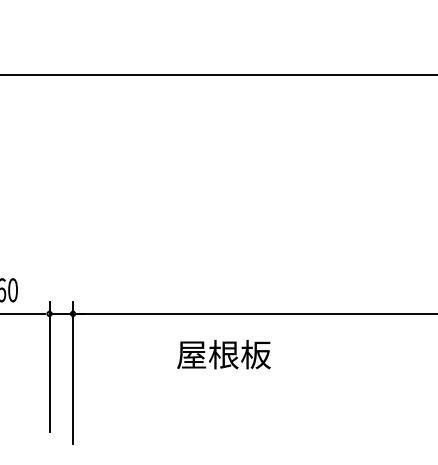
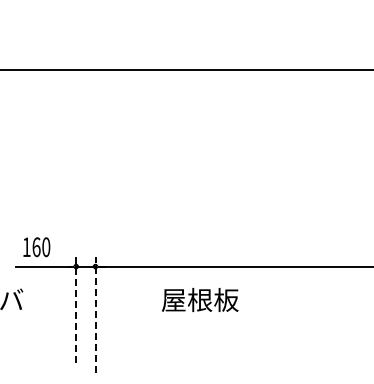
text: (224, 354) -> (200, 299), moved
line: (49, 366) -> (76, 309), solid -> dashed
line: (73, 372) -> (95, 314), solid -> dashed

